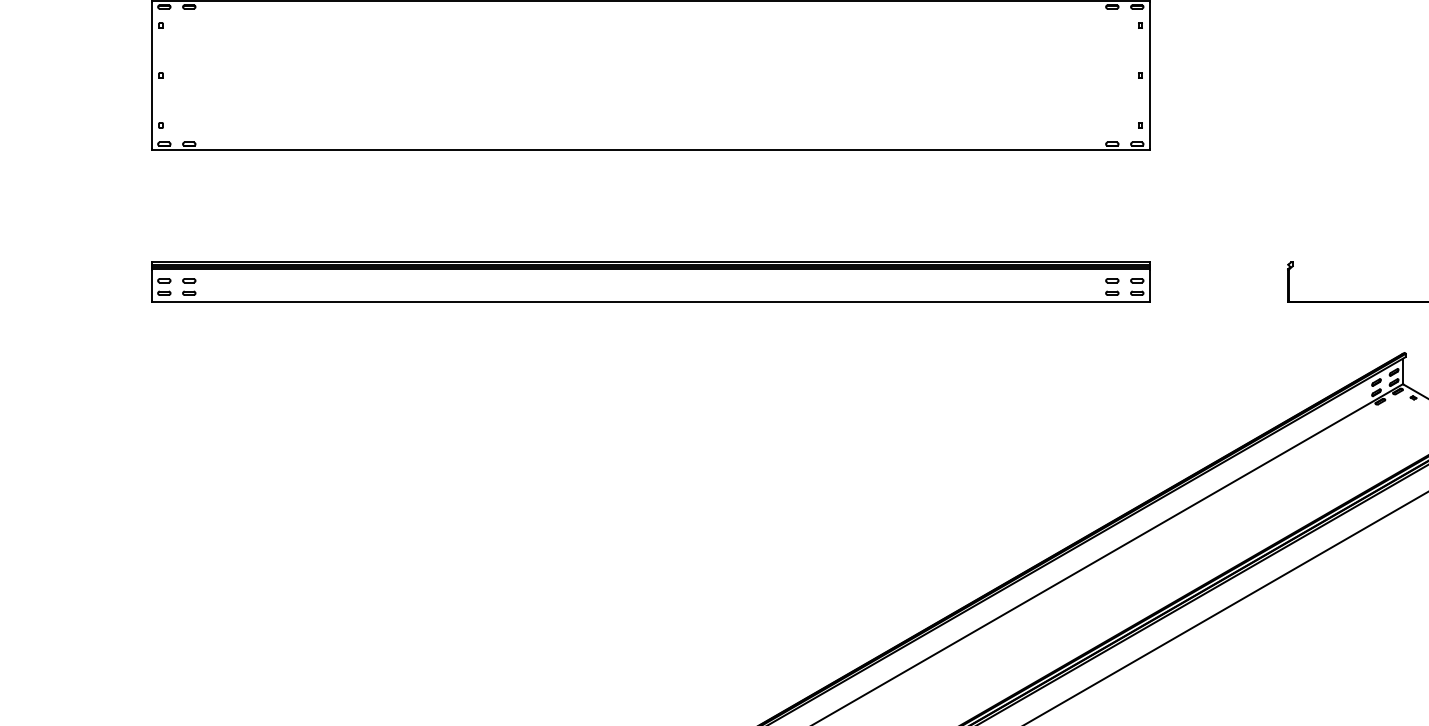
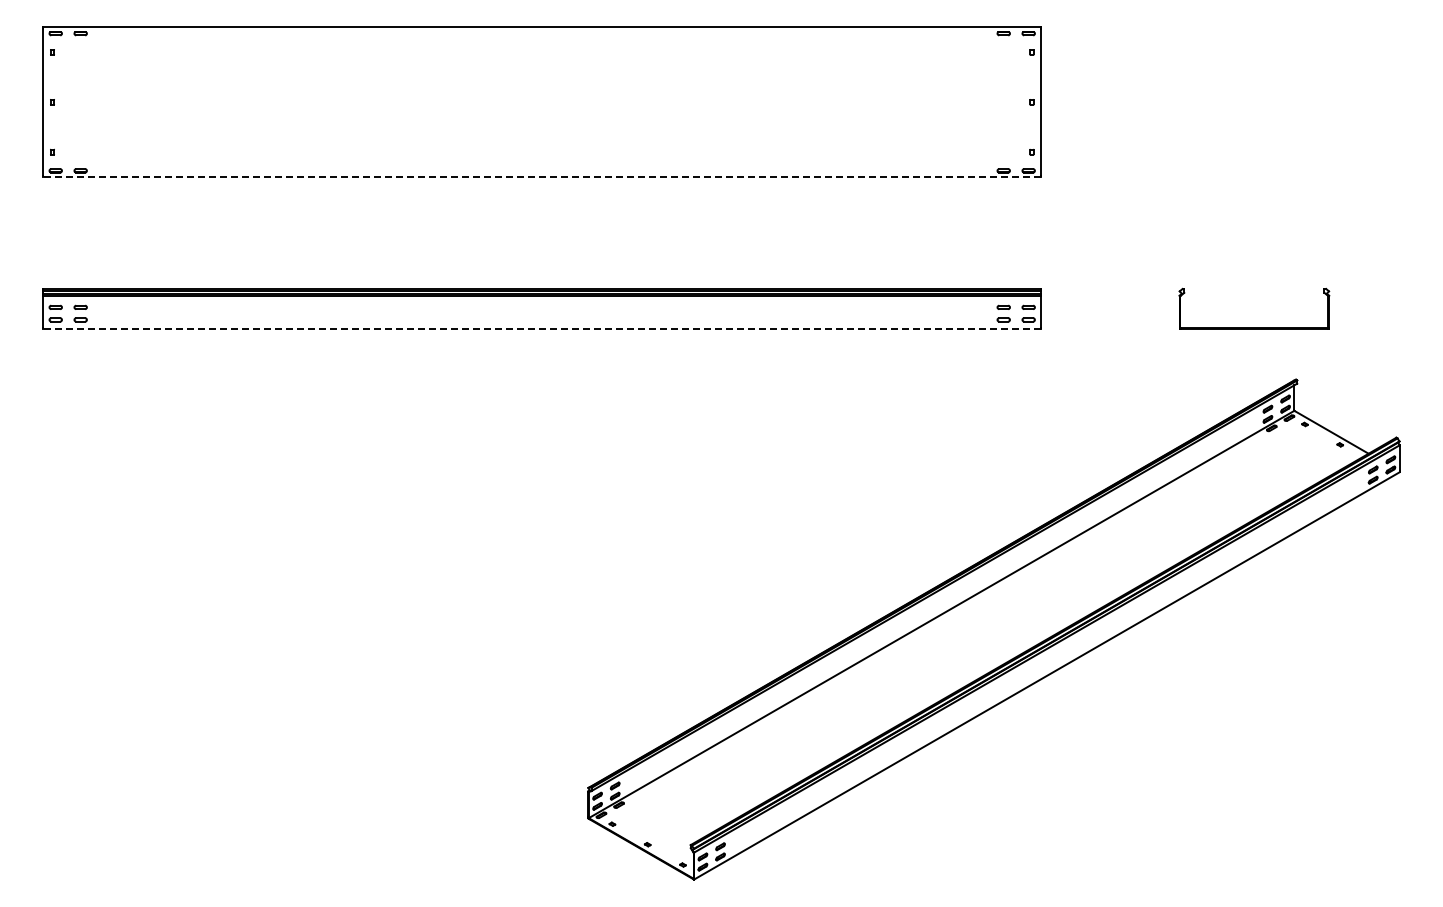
line: (651, 150) -> (542, 177), solid -> dashed
line: (651, 301) -> (542, 328), solid -> dashed

